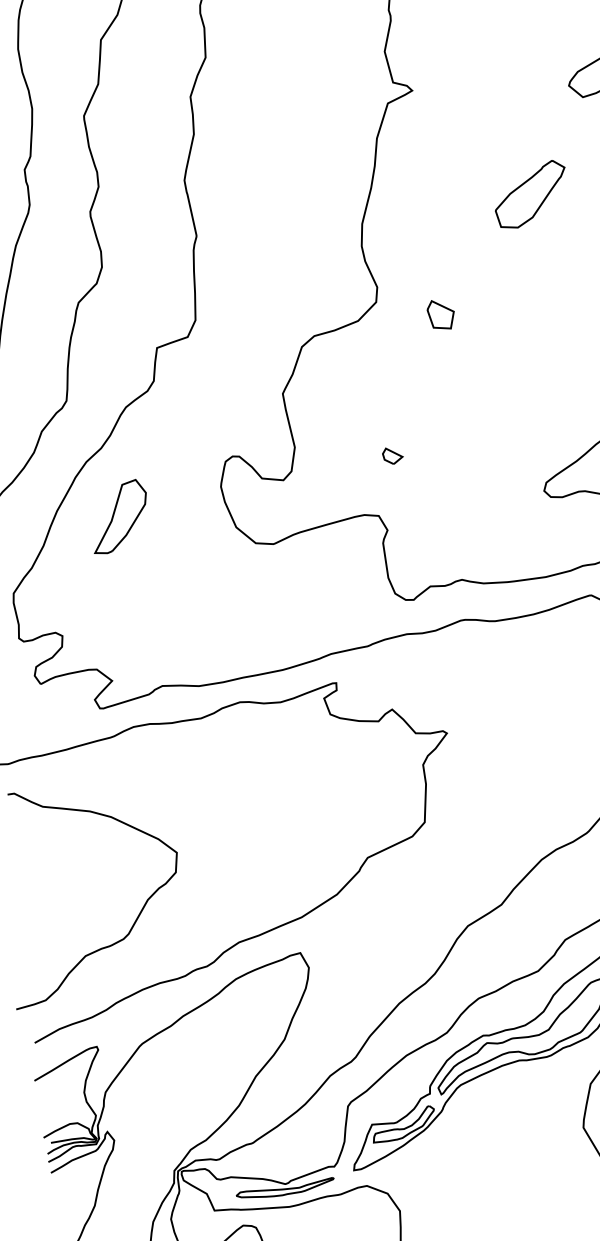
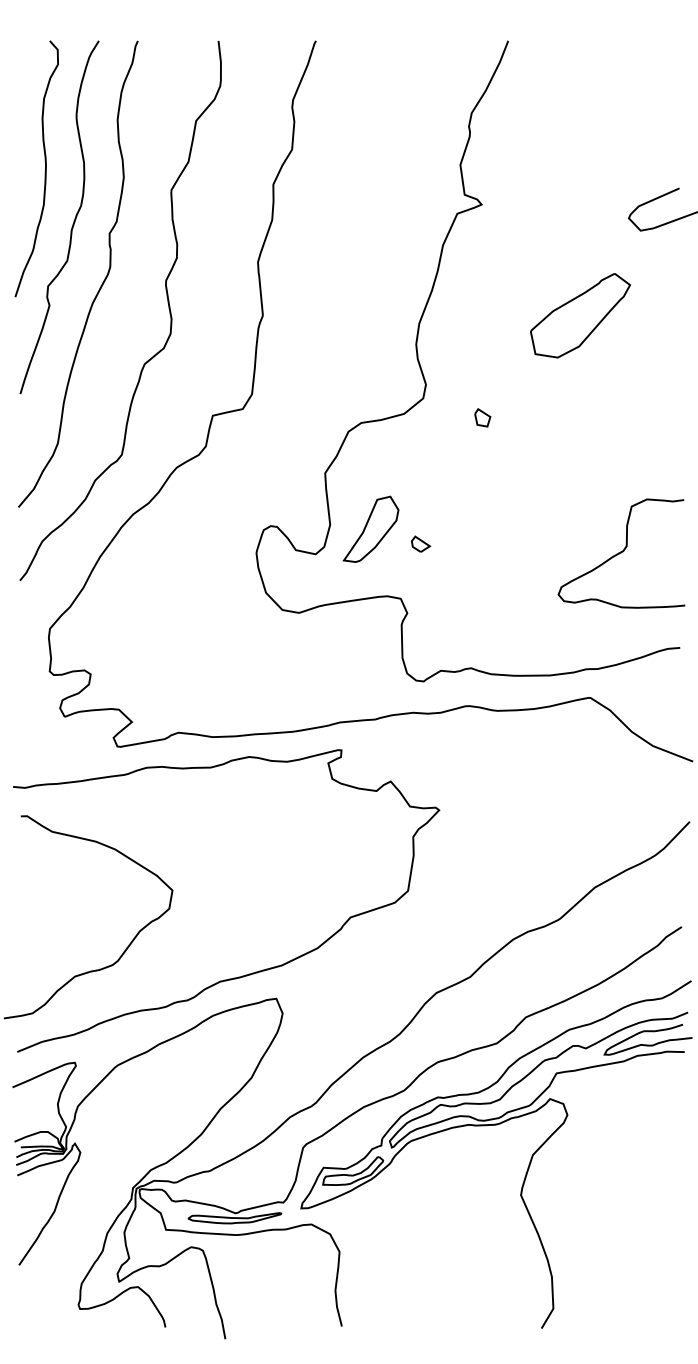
part: (530, 194) -> (580, 315), size x1.43
part: (441, 314) -> (482, 417), size x0.62
part: (118, 515) -> (370, 528), moved

